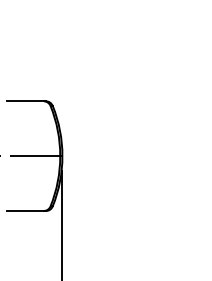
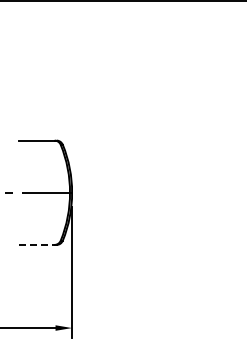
line: (25, 210) -> (36, 244), solid -> dashed

